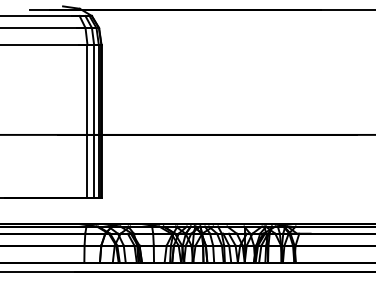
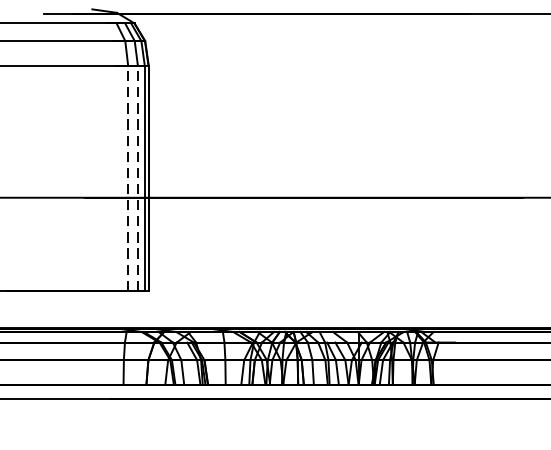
line: (87, 121) -> (128, 178), solid -> dashed
line: (94, 121) -> (138, 178), solid -> dashed

